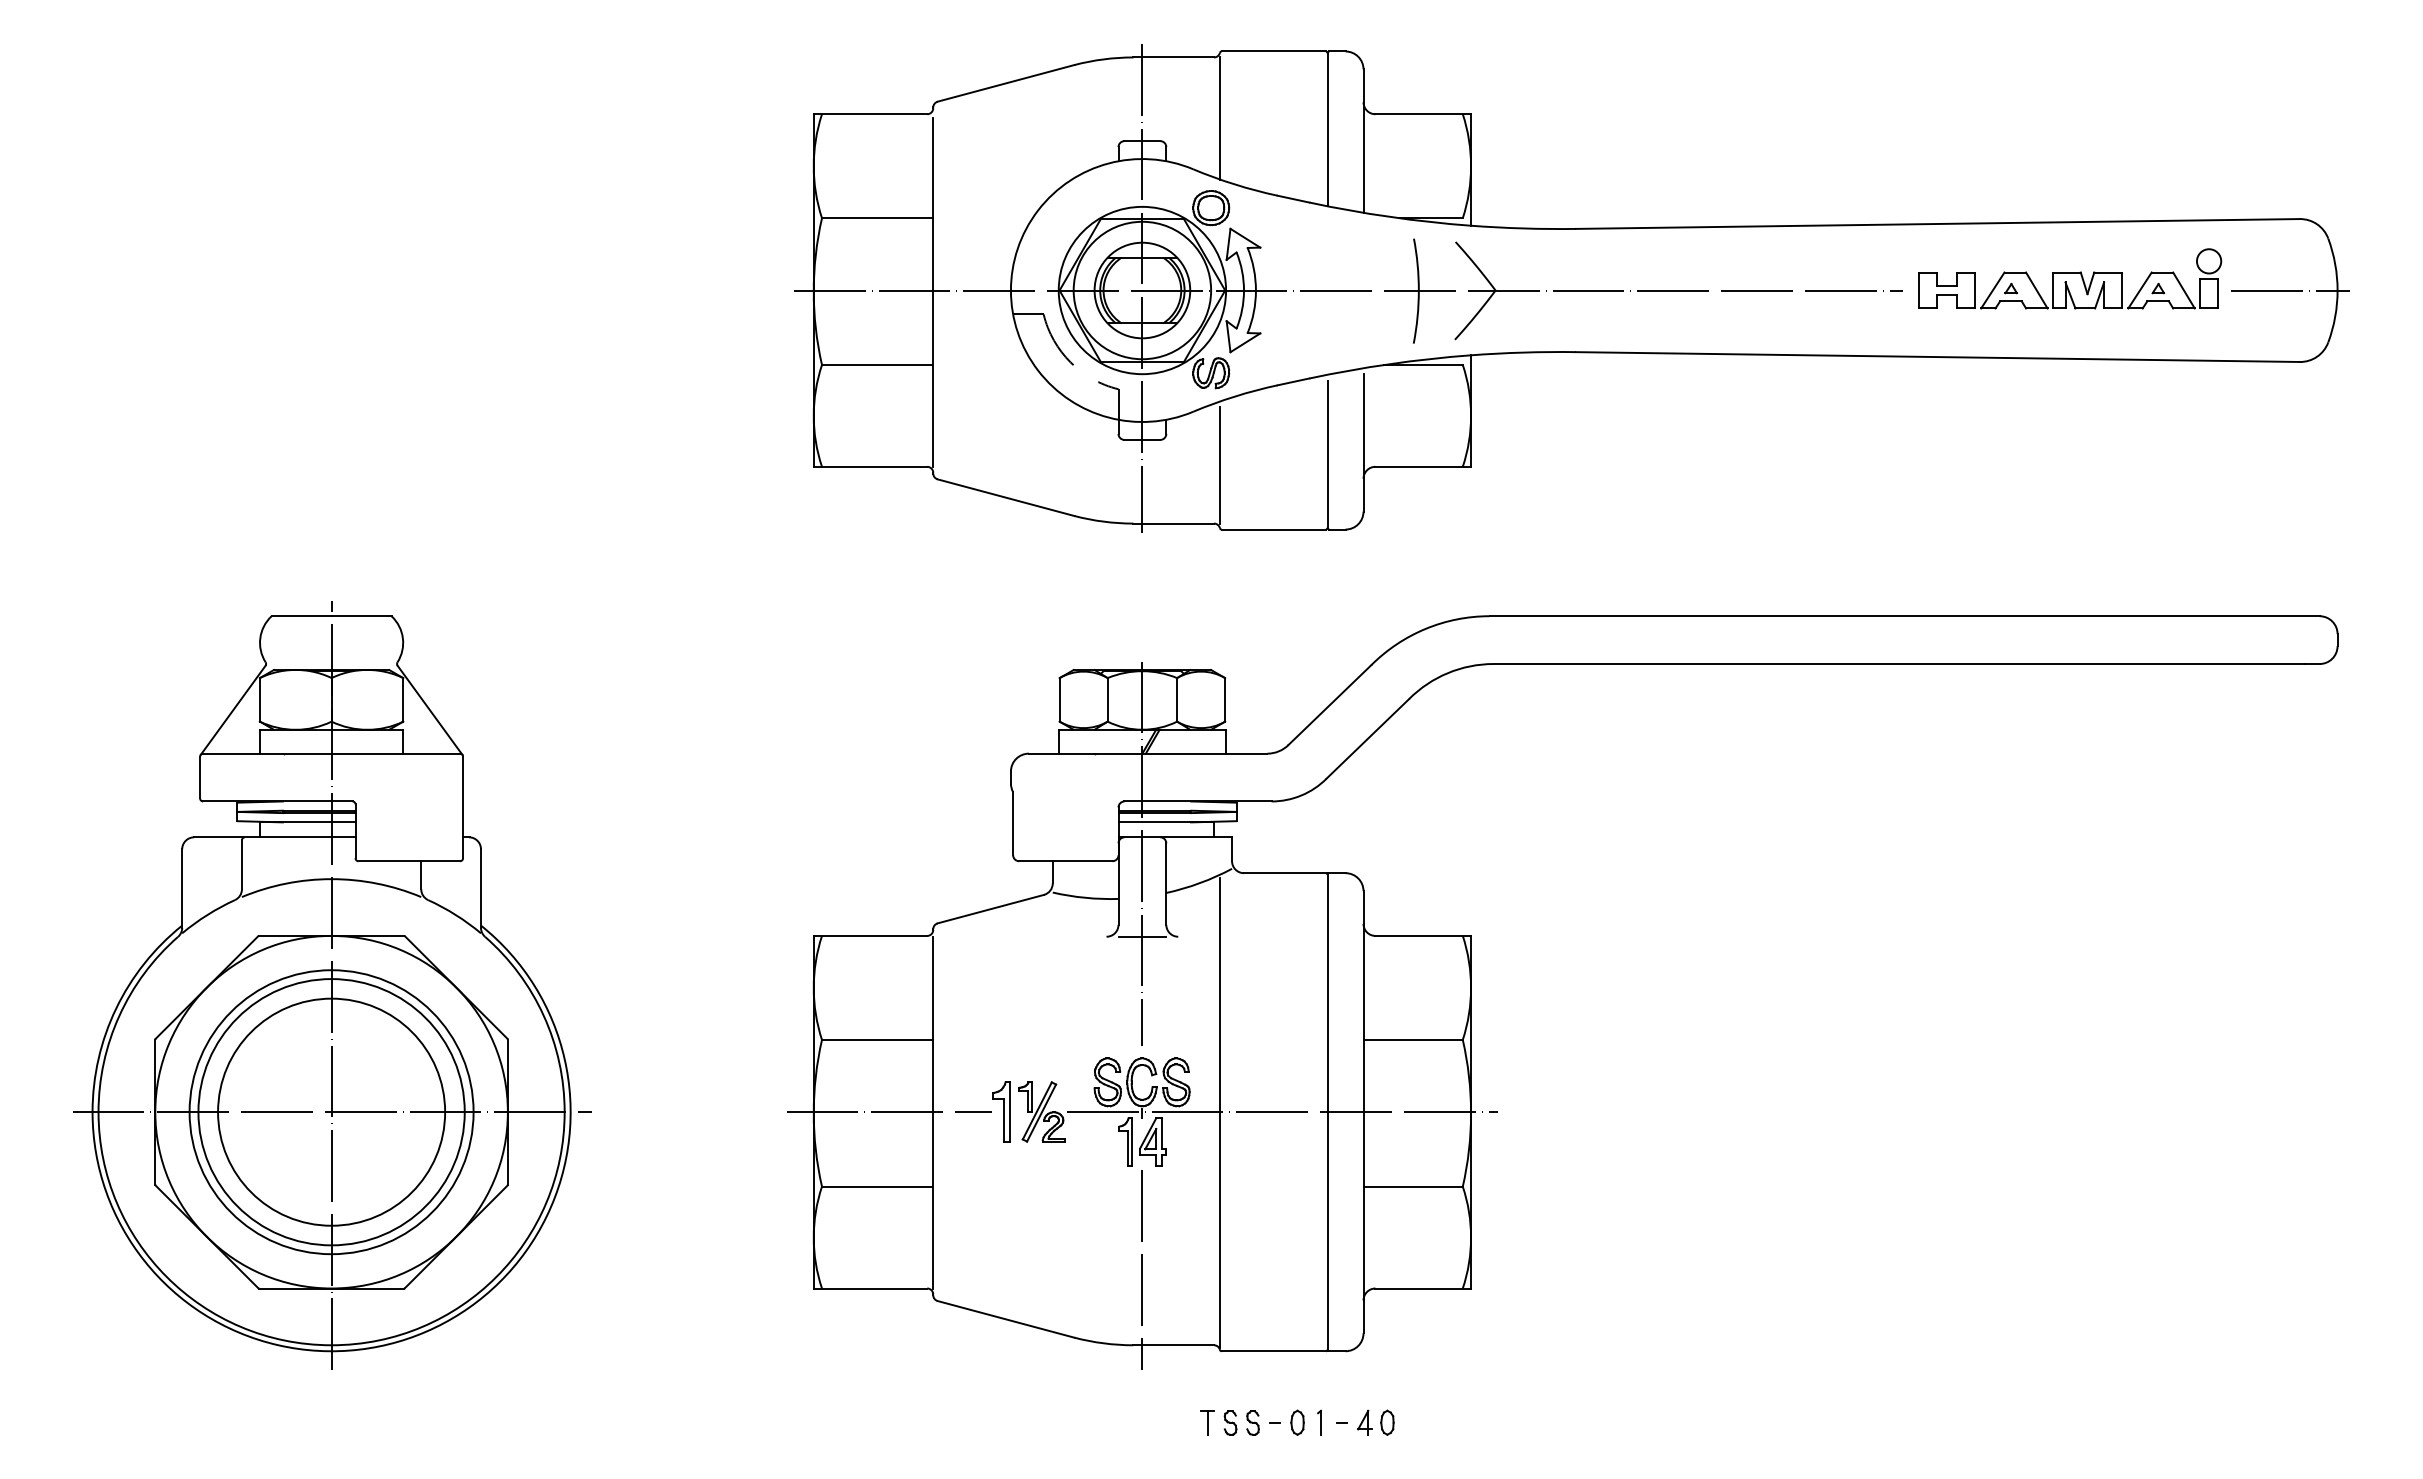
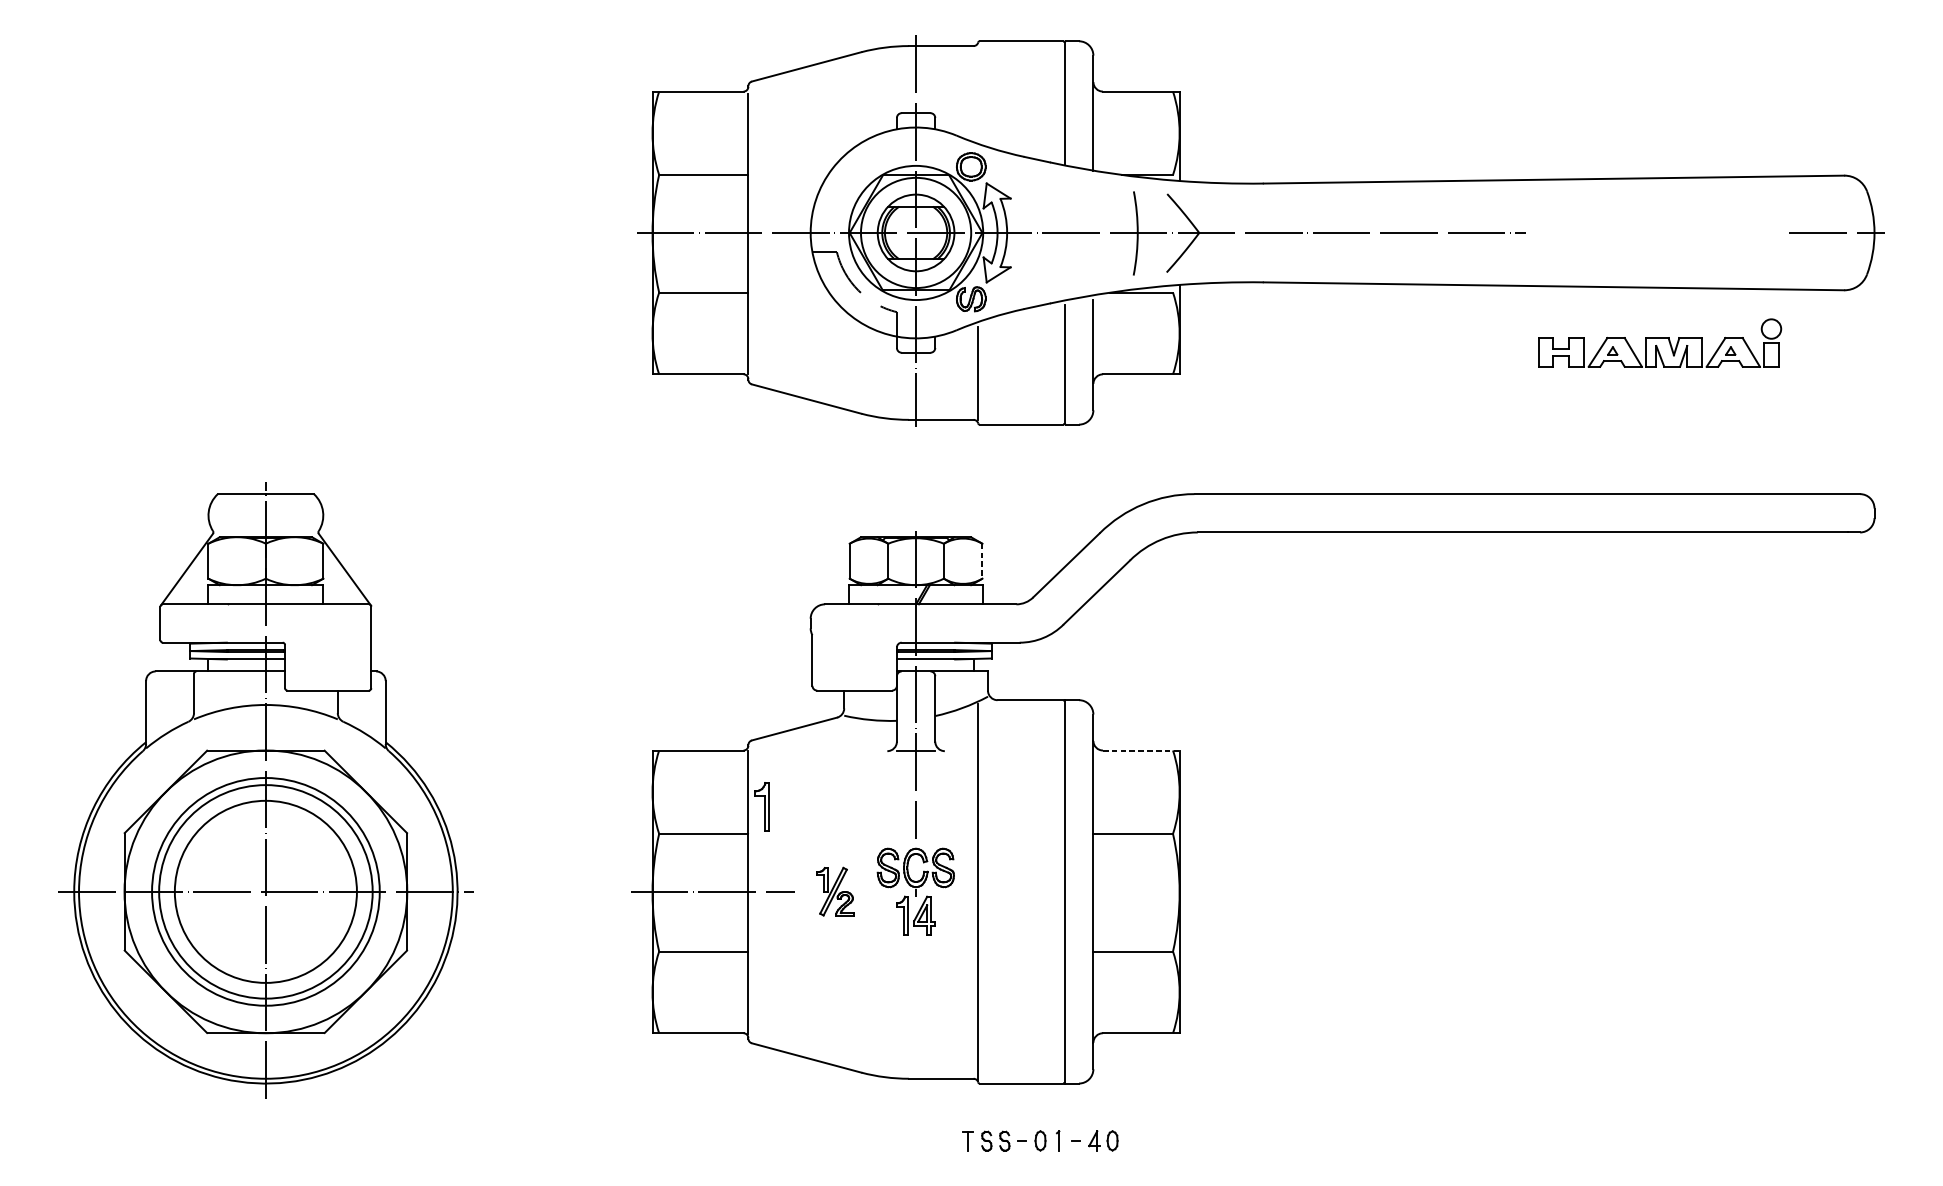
line: (1220, 118) -> (978, 95), removed
part: (2070, 278) -> (1660, 342), moved
line: (1225, 699) -> (982, 560), solid -> dashed
line: (1423, 935) -> (1141, 750), solid -> dashed
part: (1001, 1111) -> (762, 806), moved
line: (1282, 1112) -> (1028, 892), removed
line: (1142, 1269) -> (916, 1018), removed

